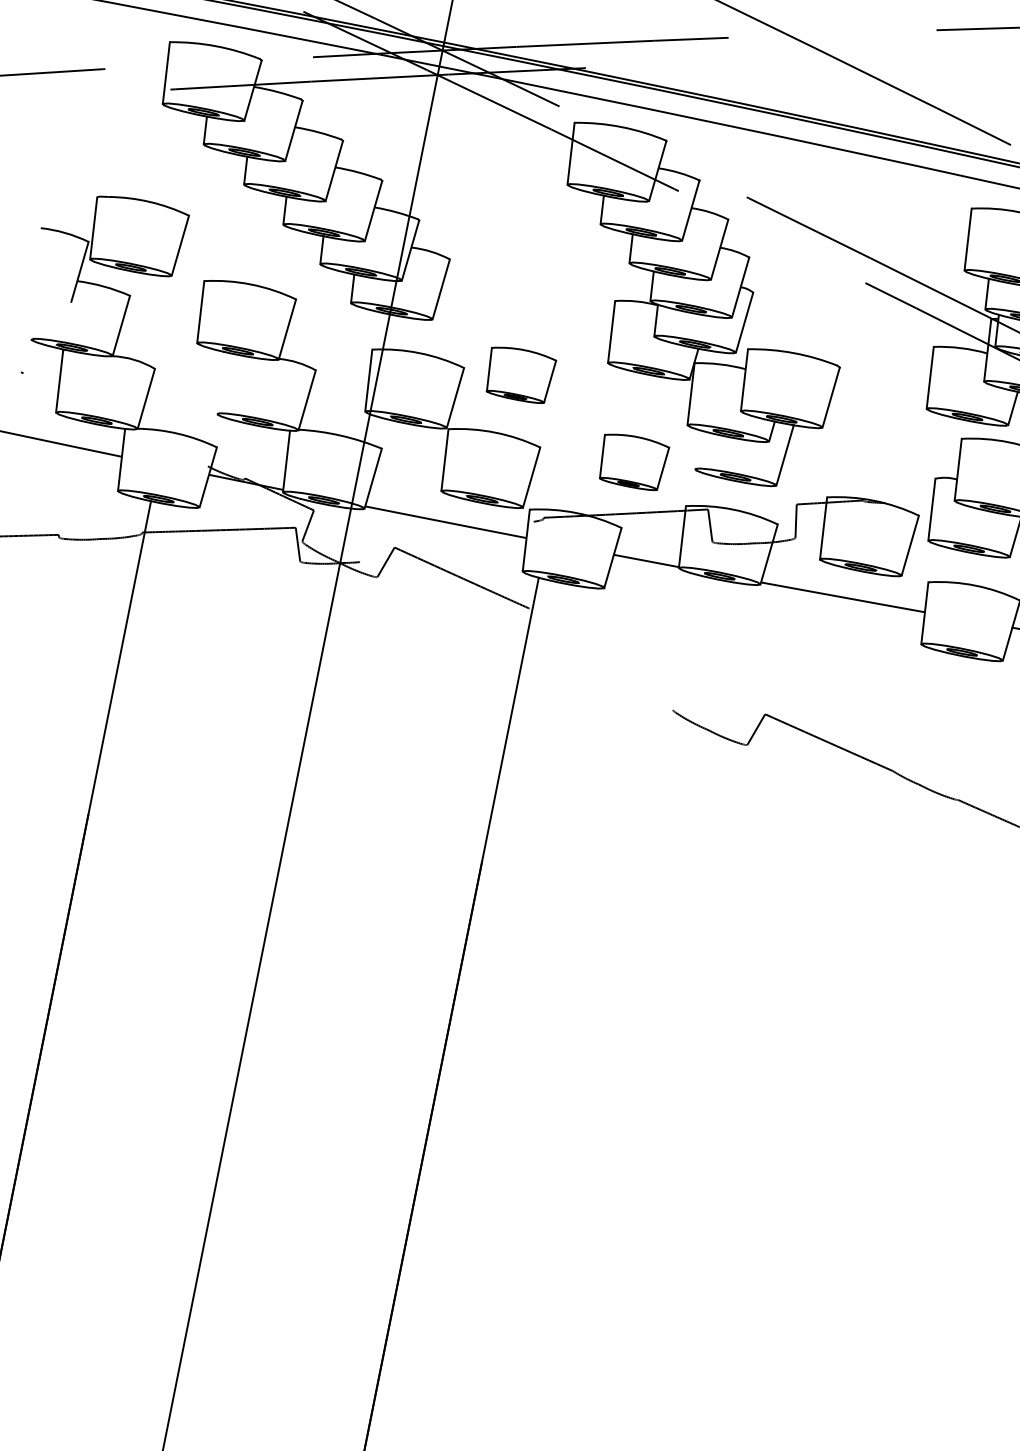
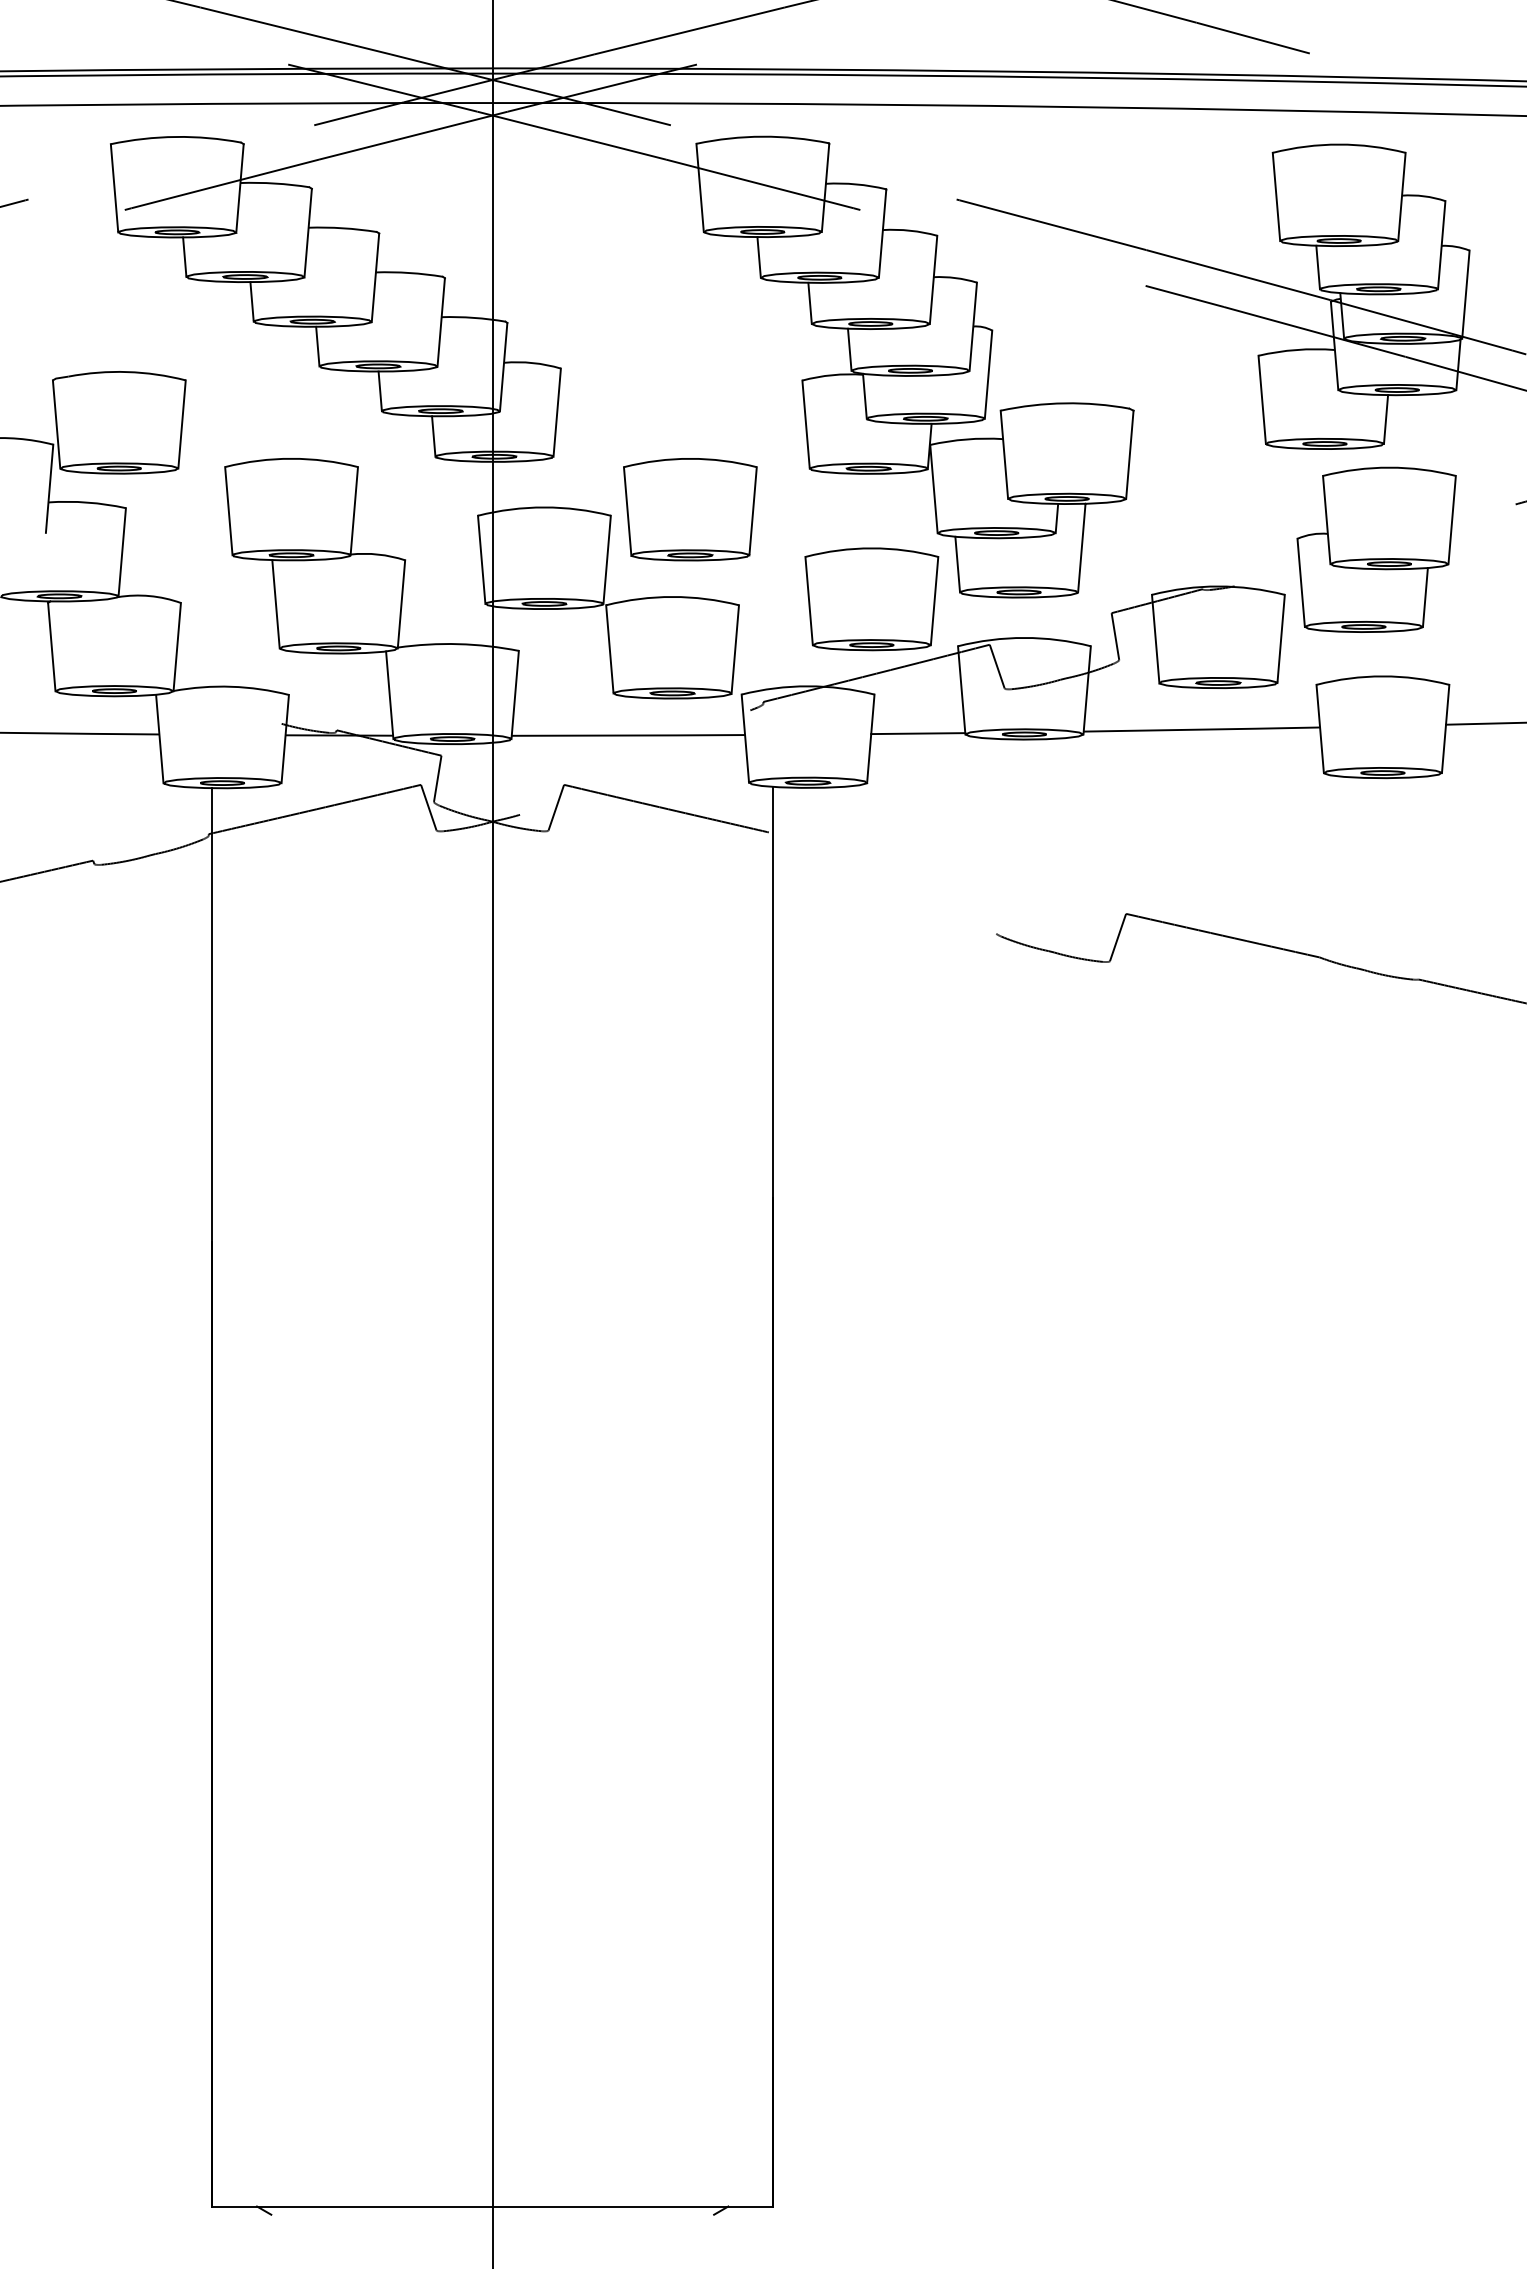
part: (520, 374) -> (690, 509), size x1.43
line: (220, 383) -> (275, 604), added
line: (696, 449) -> (957, 564), added
part: (632, 461) -> (871, 599), size x1.43

